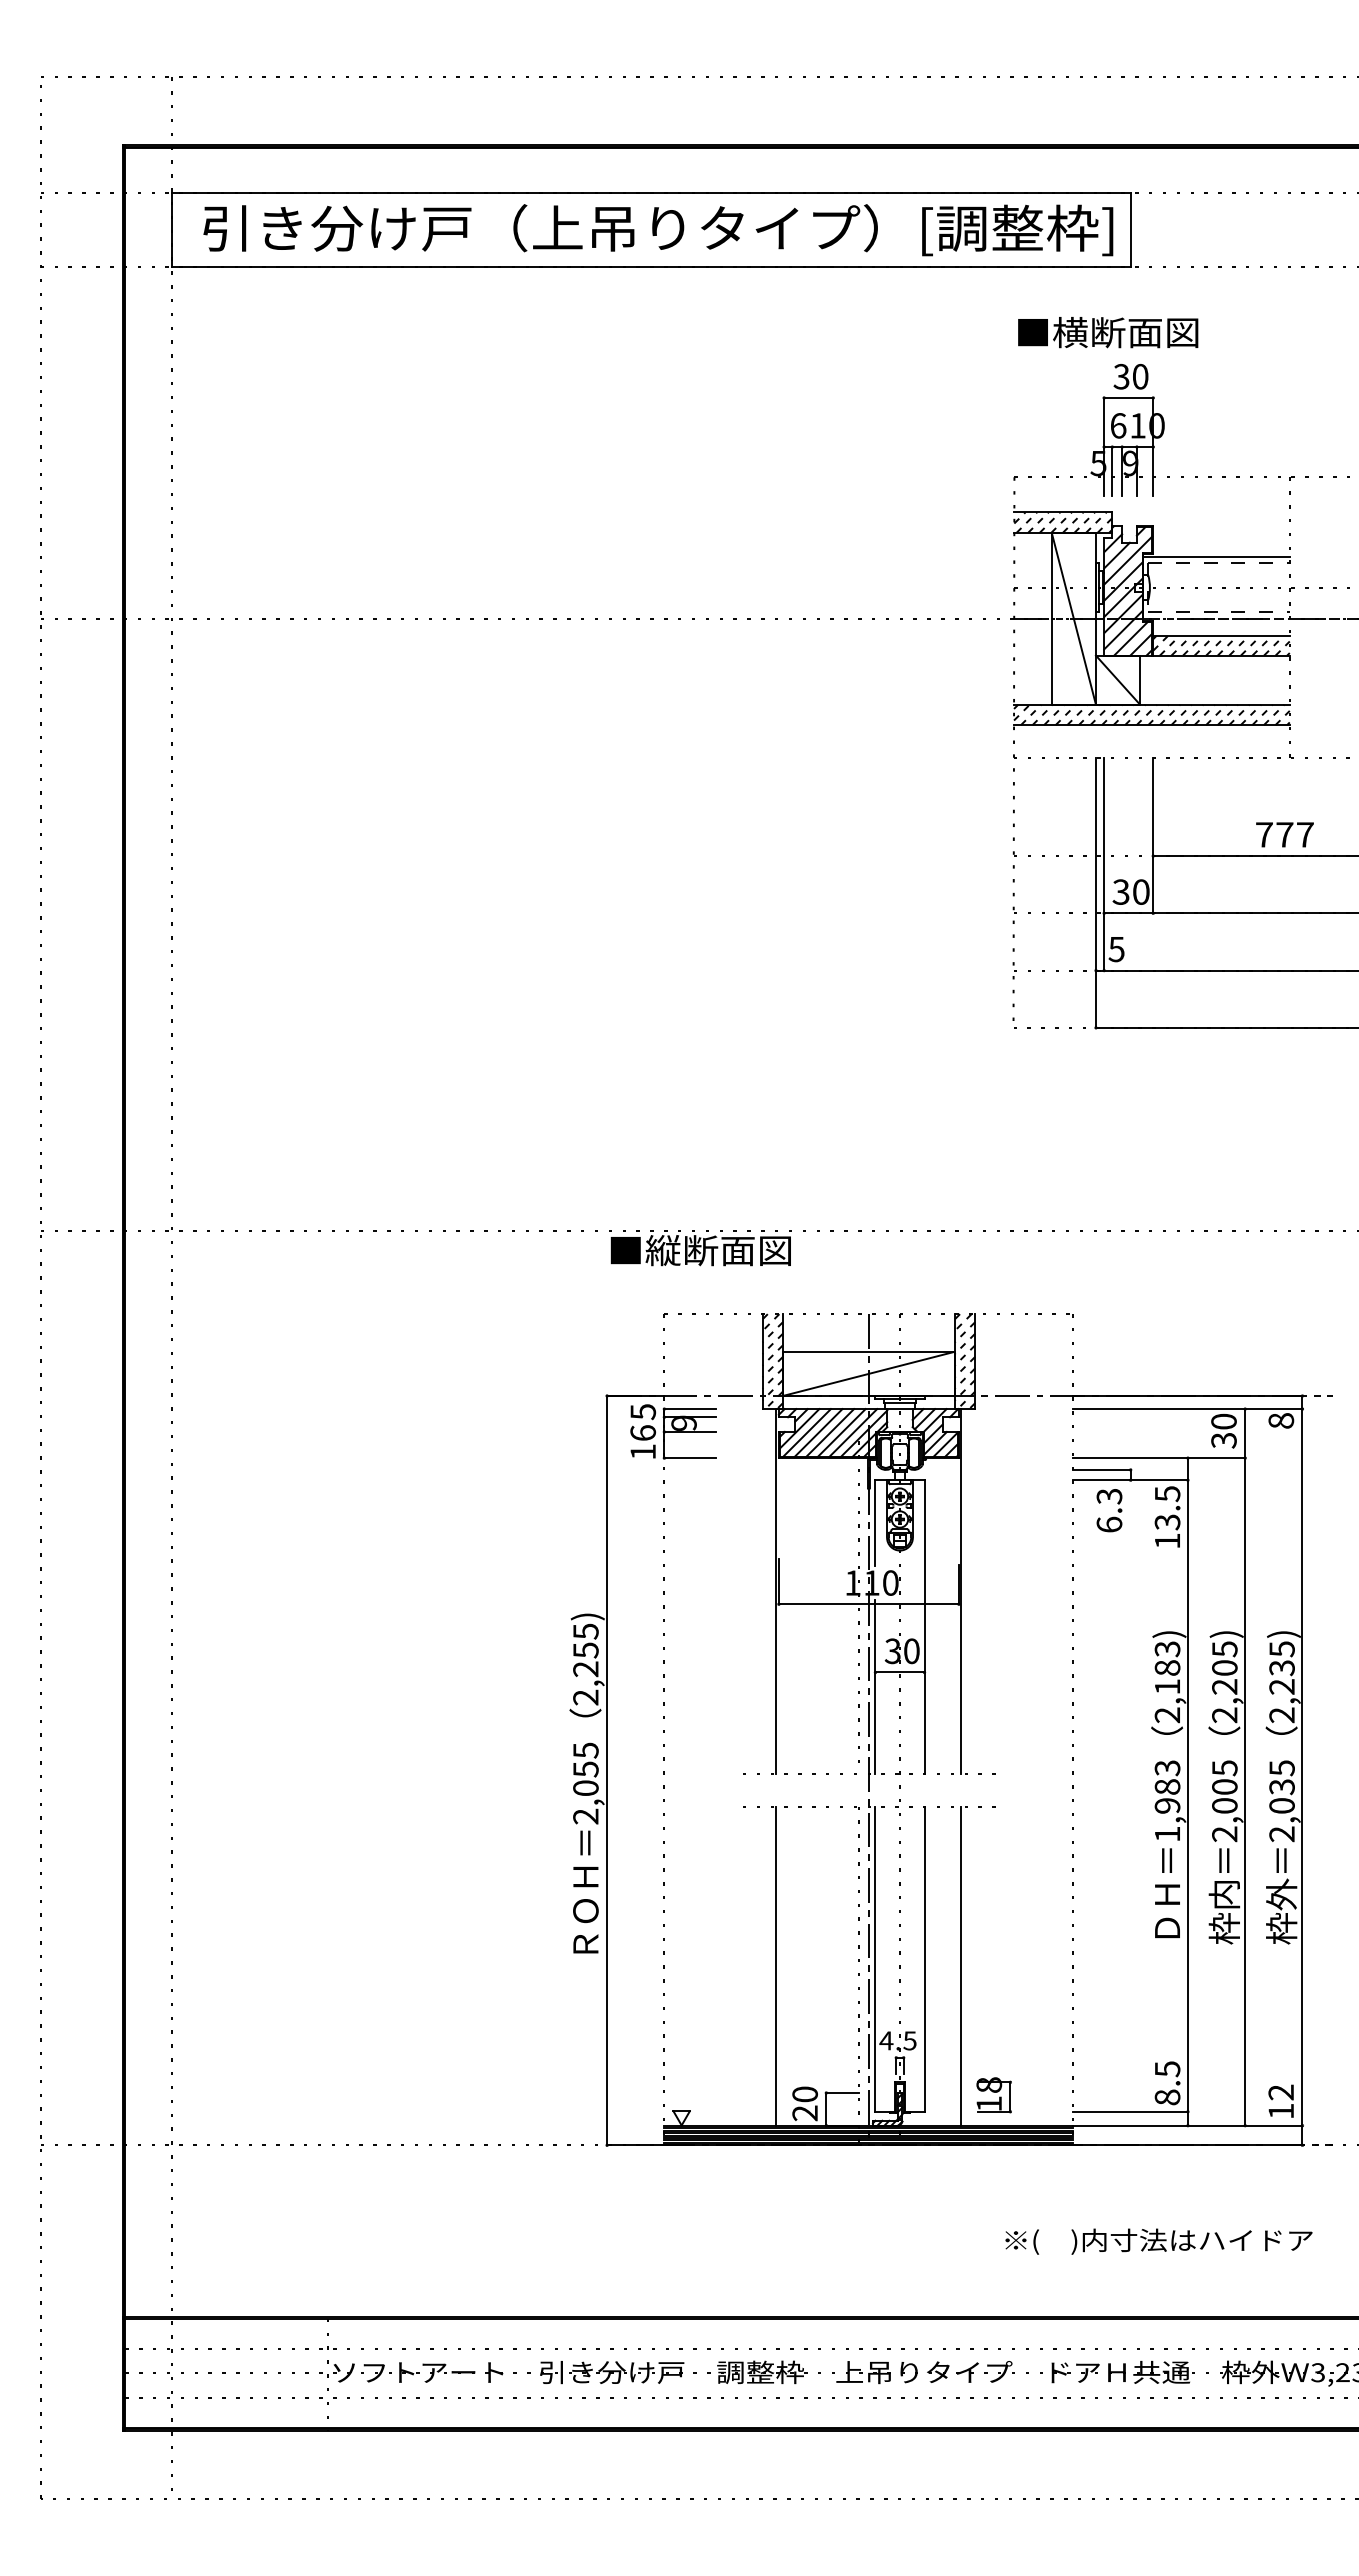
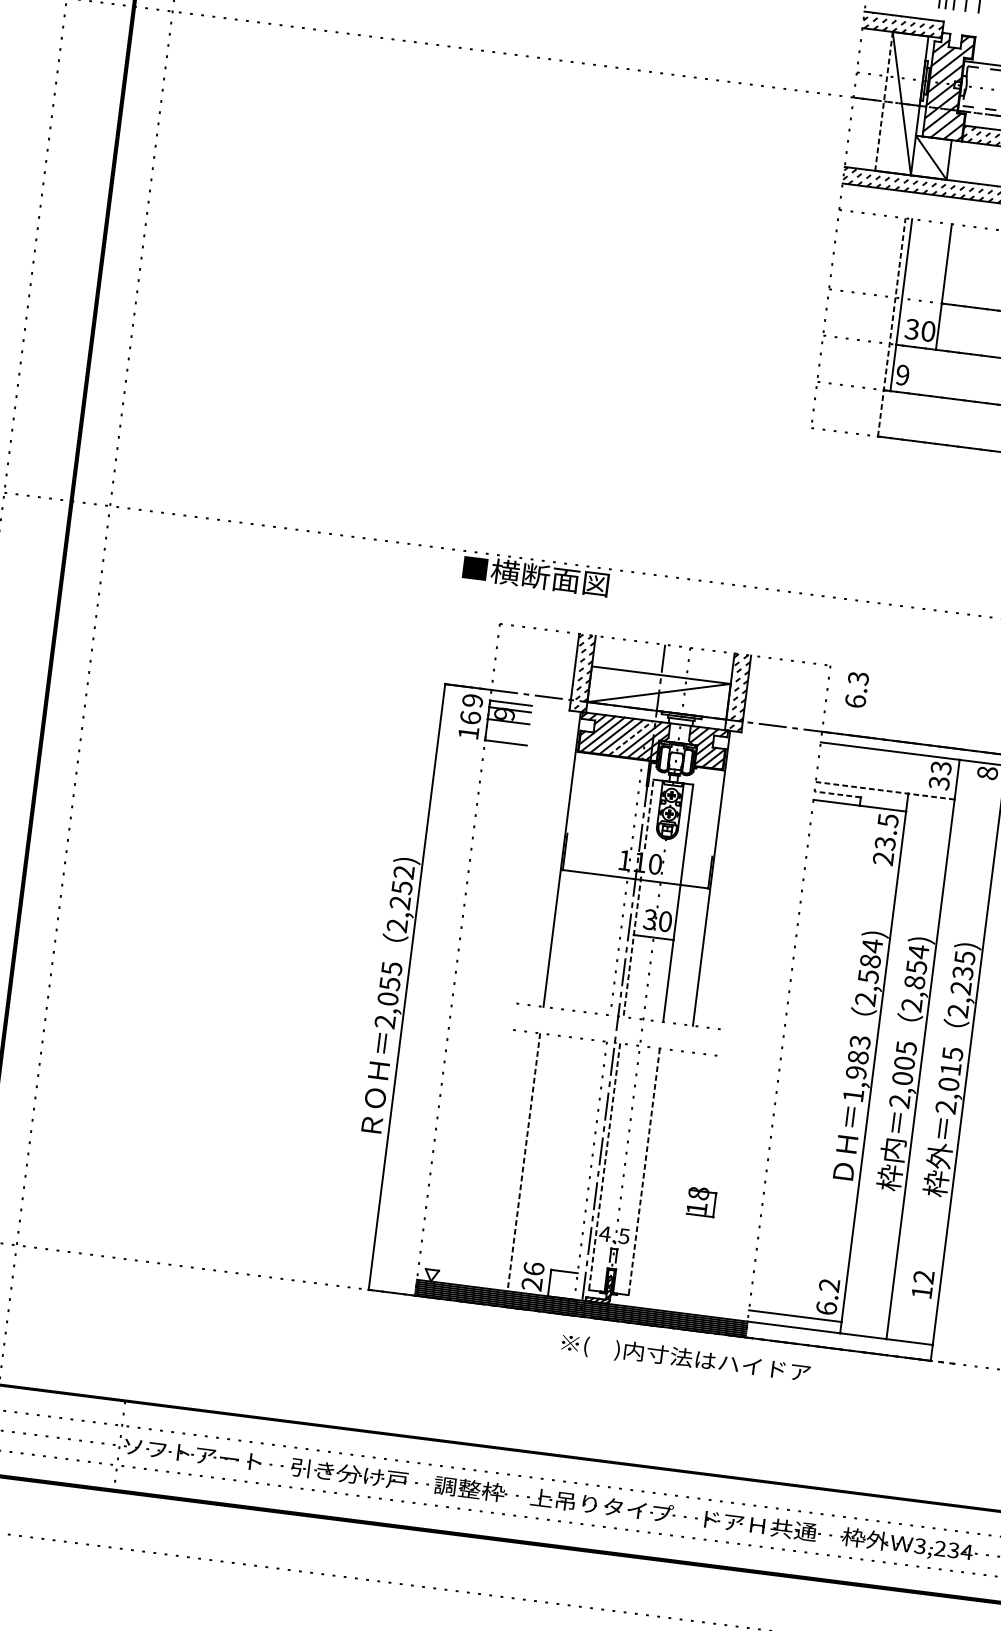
line: (1051, 618) -> (883, 101), solid -> dashed
line: (1096, 892) -> (892, 327), solid -> dashed
text: (1116, 949) -> (902, 375), 5 -> 9
text: (662, 1250) -> (504, 572), ■縦断面図 -> ■横断面図
text: (642, 1412) -> (472, 701), 5 -> 9
text: (1223, 1421) -> (940, 767), 30 -> 33
line: (841, 1432) -> (630, 737), solid -> dashed
line: (1159, 1458) -> (885, 791), solid -> dashed
line: (1102, 1469) -> (838, 794), solid -> dashed
text: (1109, 1510) -> (857, 689), moved
line: (875, 1523) -> (649, 814), solid -> dashed
text: (1166, 1540) -> (882, 858), 13.5 -> 23.5
text: (585, 1631) -> (403, 872), 2,255) -> 2,252)
text: (1167, 1667) -> (870, 960), 2,183) -> 2,584)
text: (1224, 1667) -> (916, 966), 2,205) -> 2,854)
line: (875, 1687) -> (632, 947), solid -> dashed
text: (1281, 1787) -> (950, 1069), 2,035 -> 2,015
line: (875, 1959) -> (604, 1167), solid -> dashed
line: (924, 1959) -> (644, 1172), solid -> dashed
line: (961, 1965) -> (673, 1180), removed
line: (776, 1966) -> (523, 1162), solid -> dashed
text: (1167, 2083) -> (827, 1297), 8.5 -> 6.2
text: (804, 2094) -> (533, 1268), 20 -> 26
part: (993, 2095) -> (701, 1202), moved
text: (1280, 2100) -> (922, 1283), moved
text: (1158, 2241) -> (685, 1358), moved

